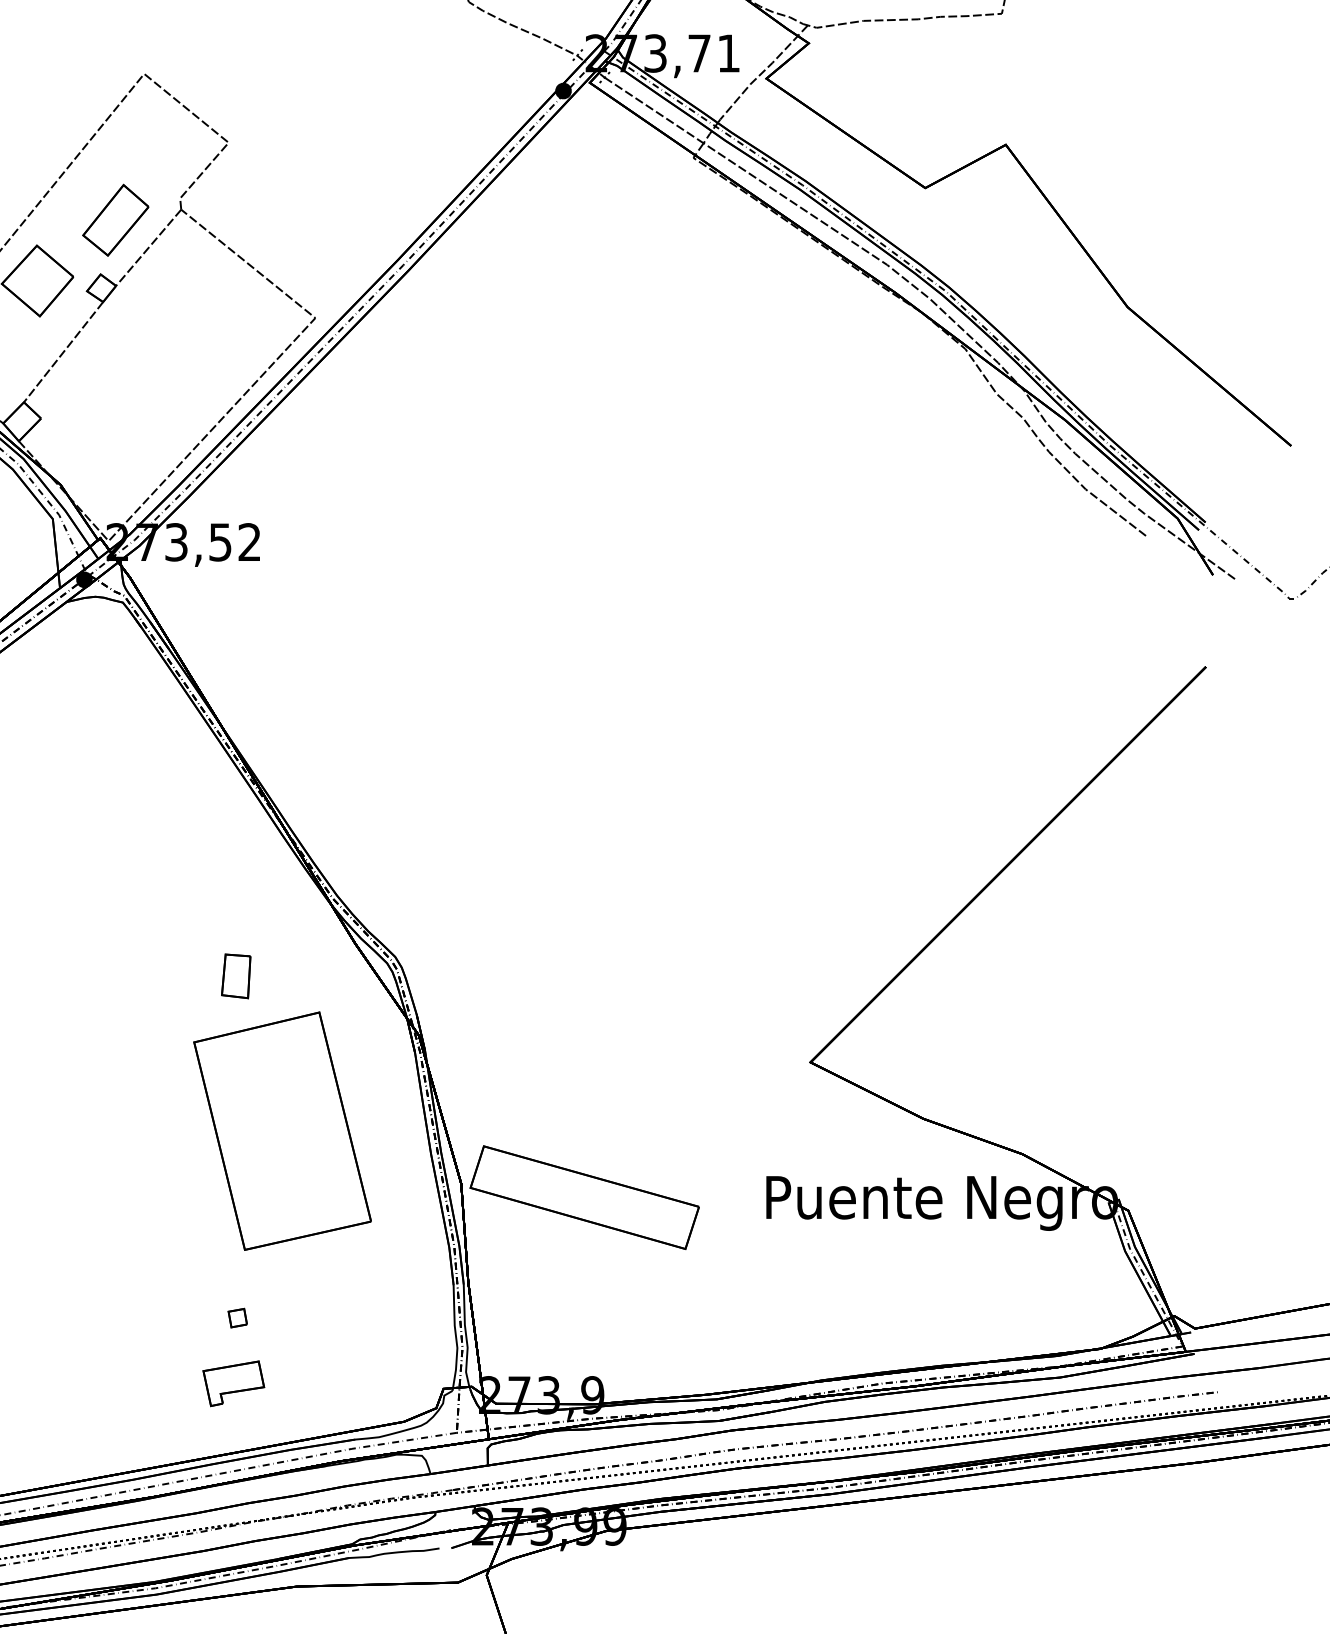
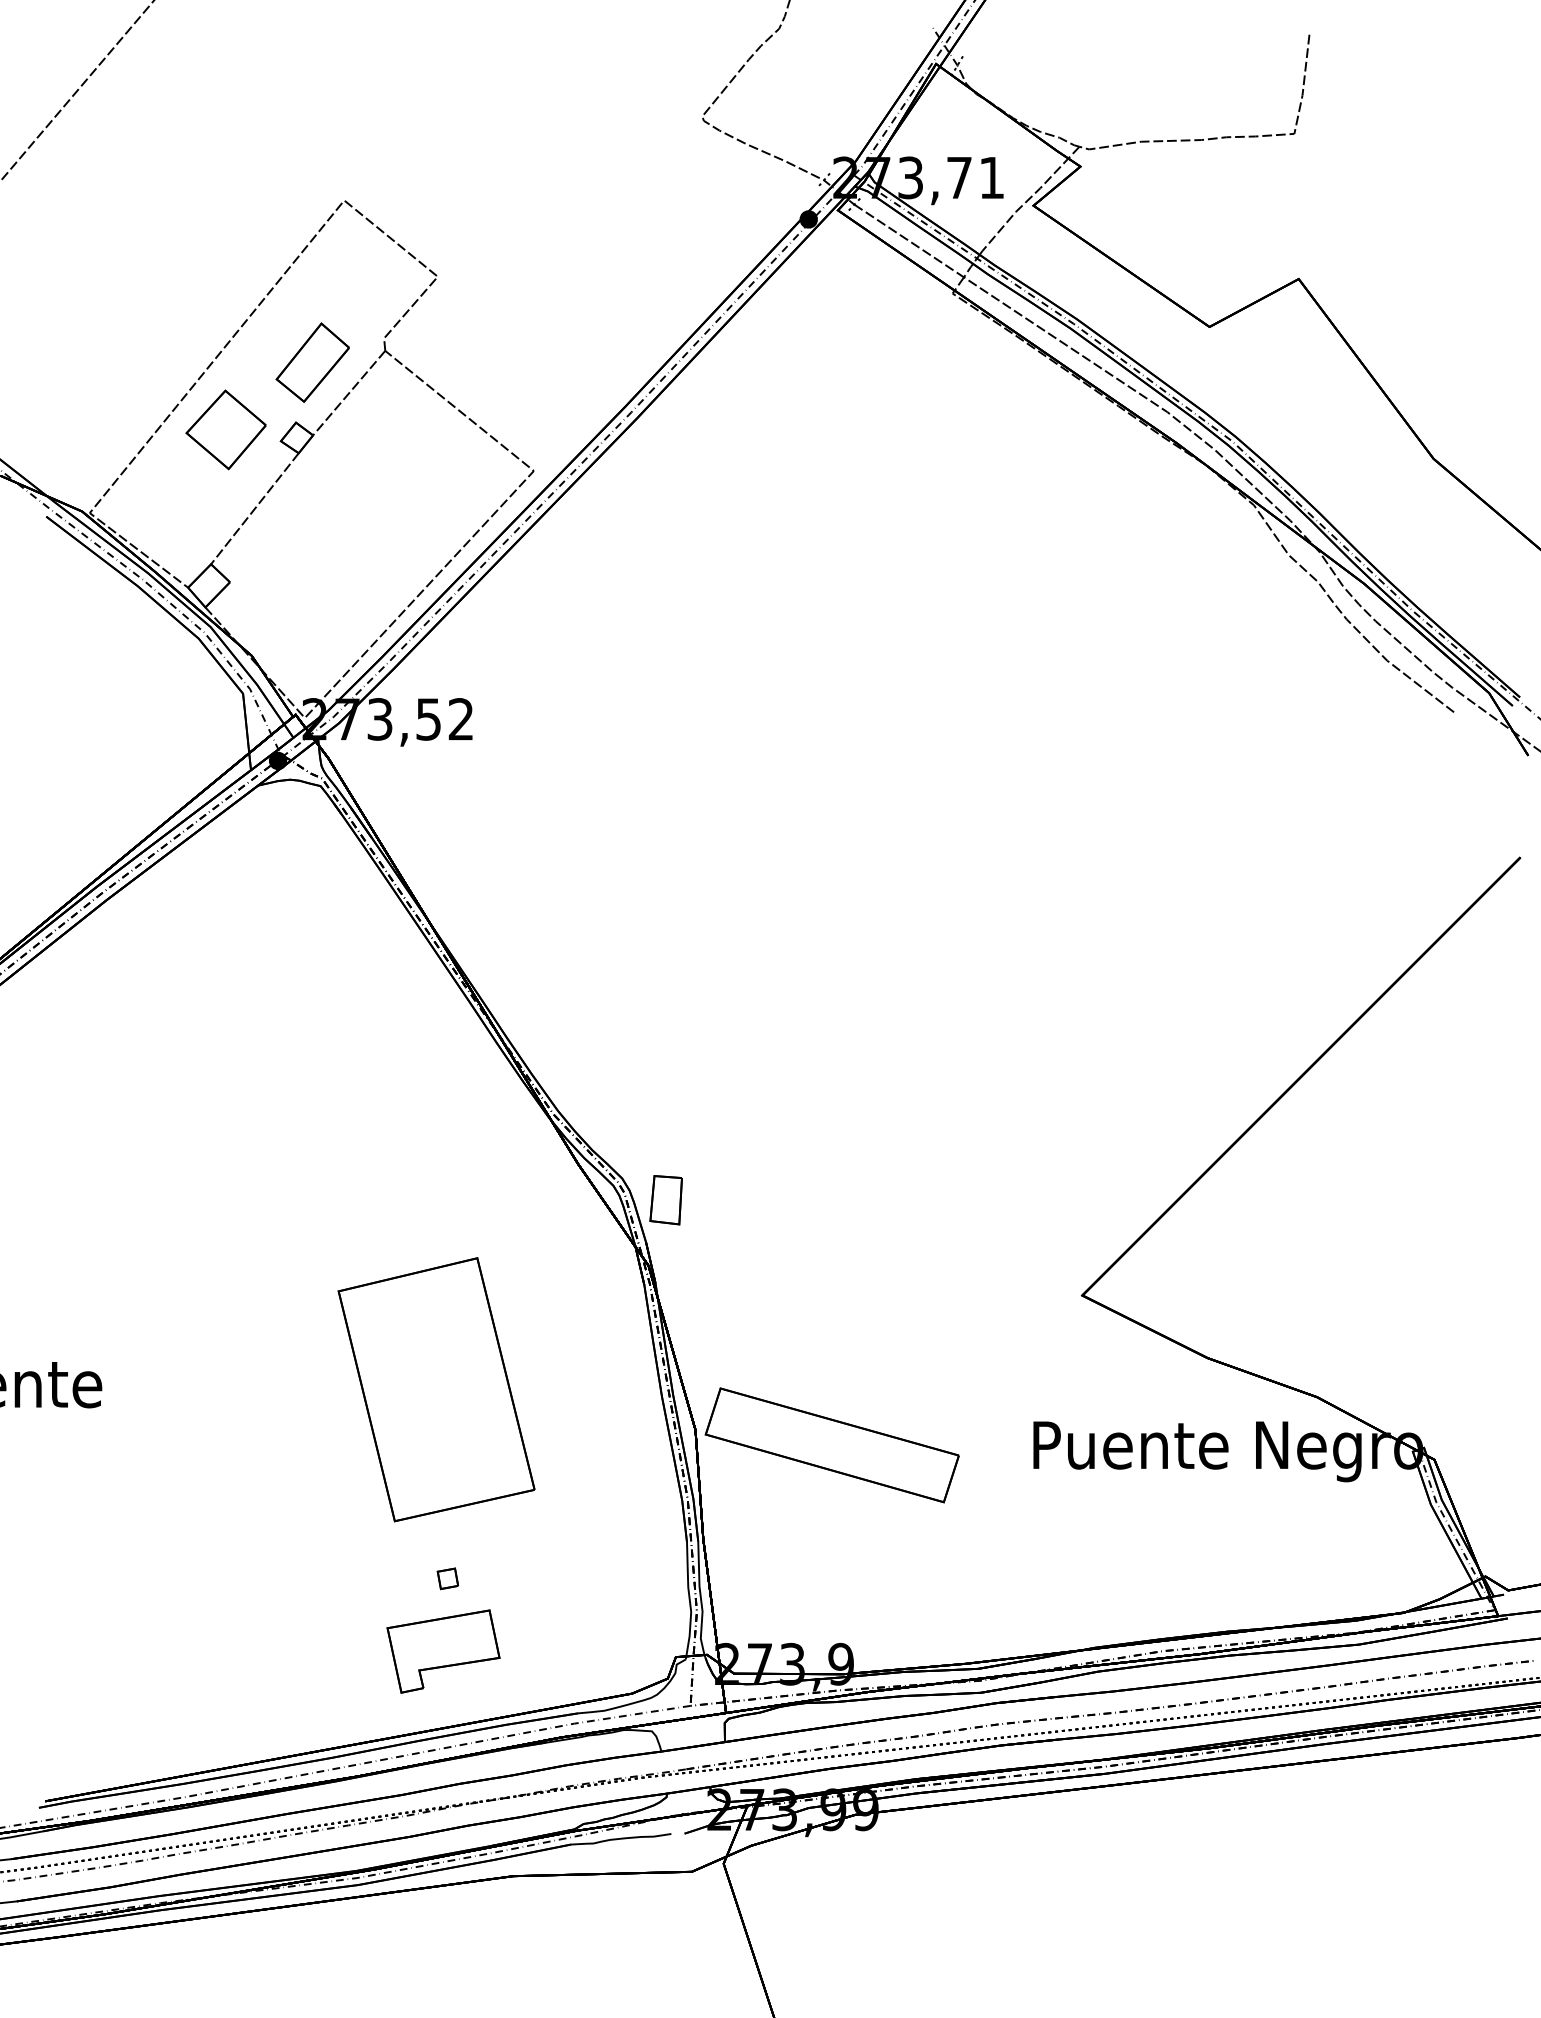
part: (235, 976) -> (665, 1200), moved
part: (282, 1130) -> (436, 1389), moved
part: (233, 1383) -> (443, 1651), size x1.67

